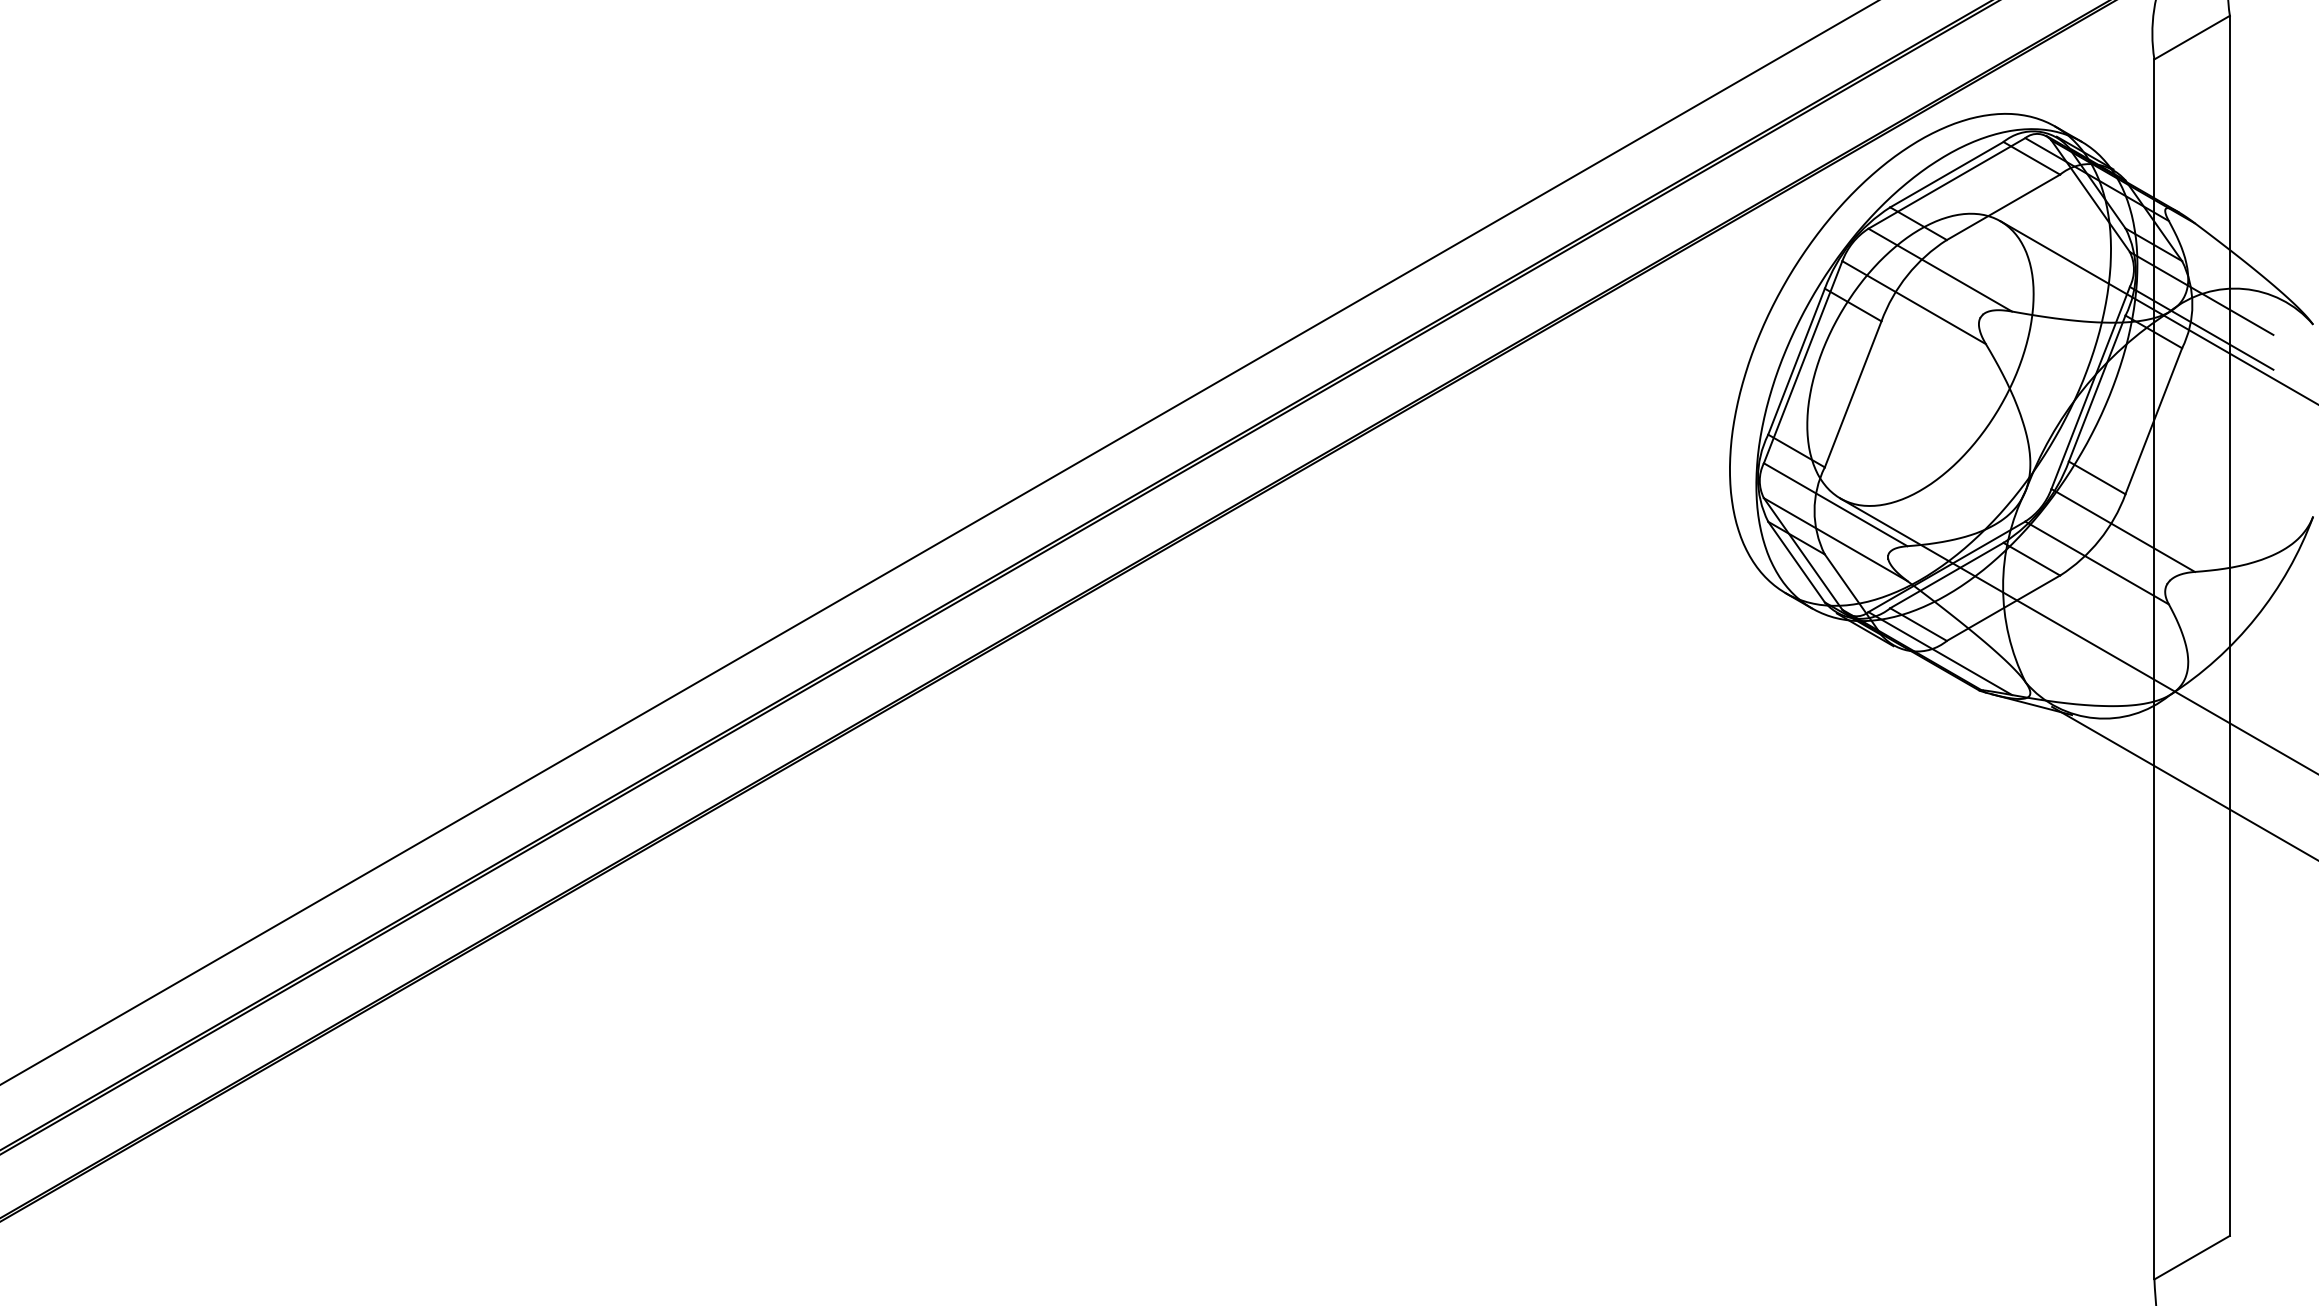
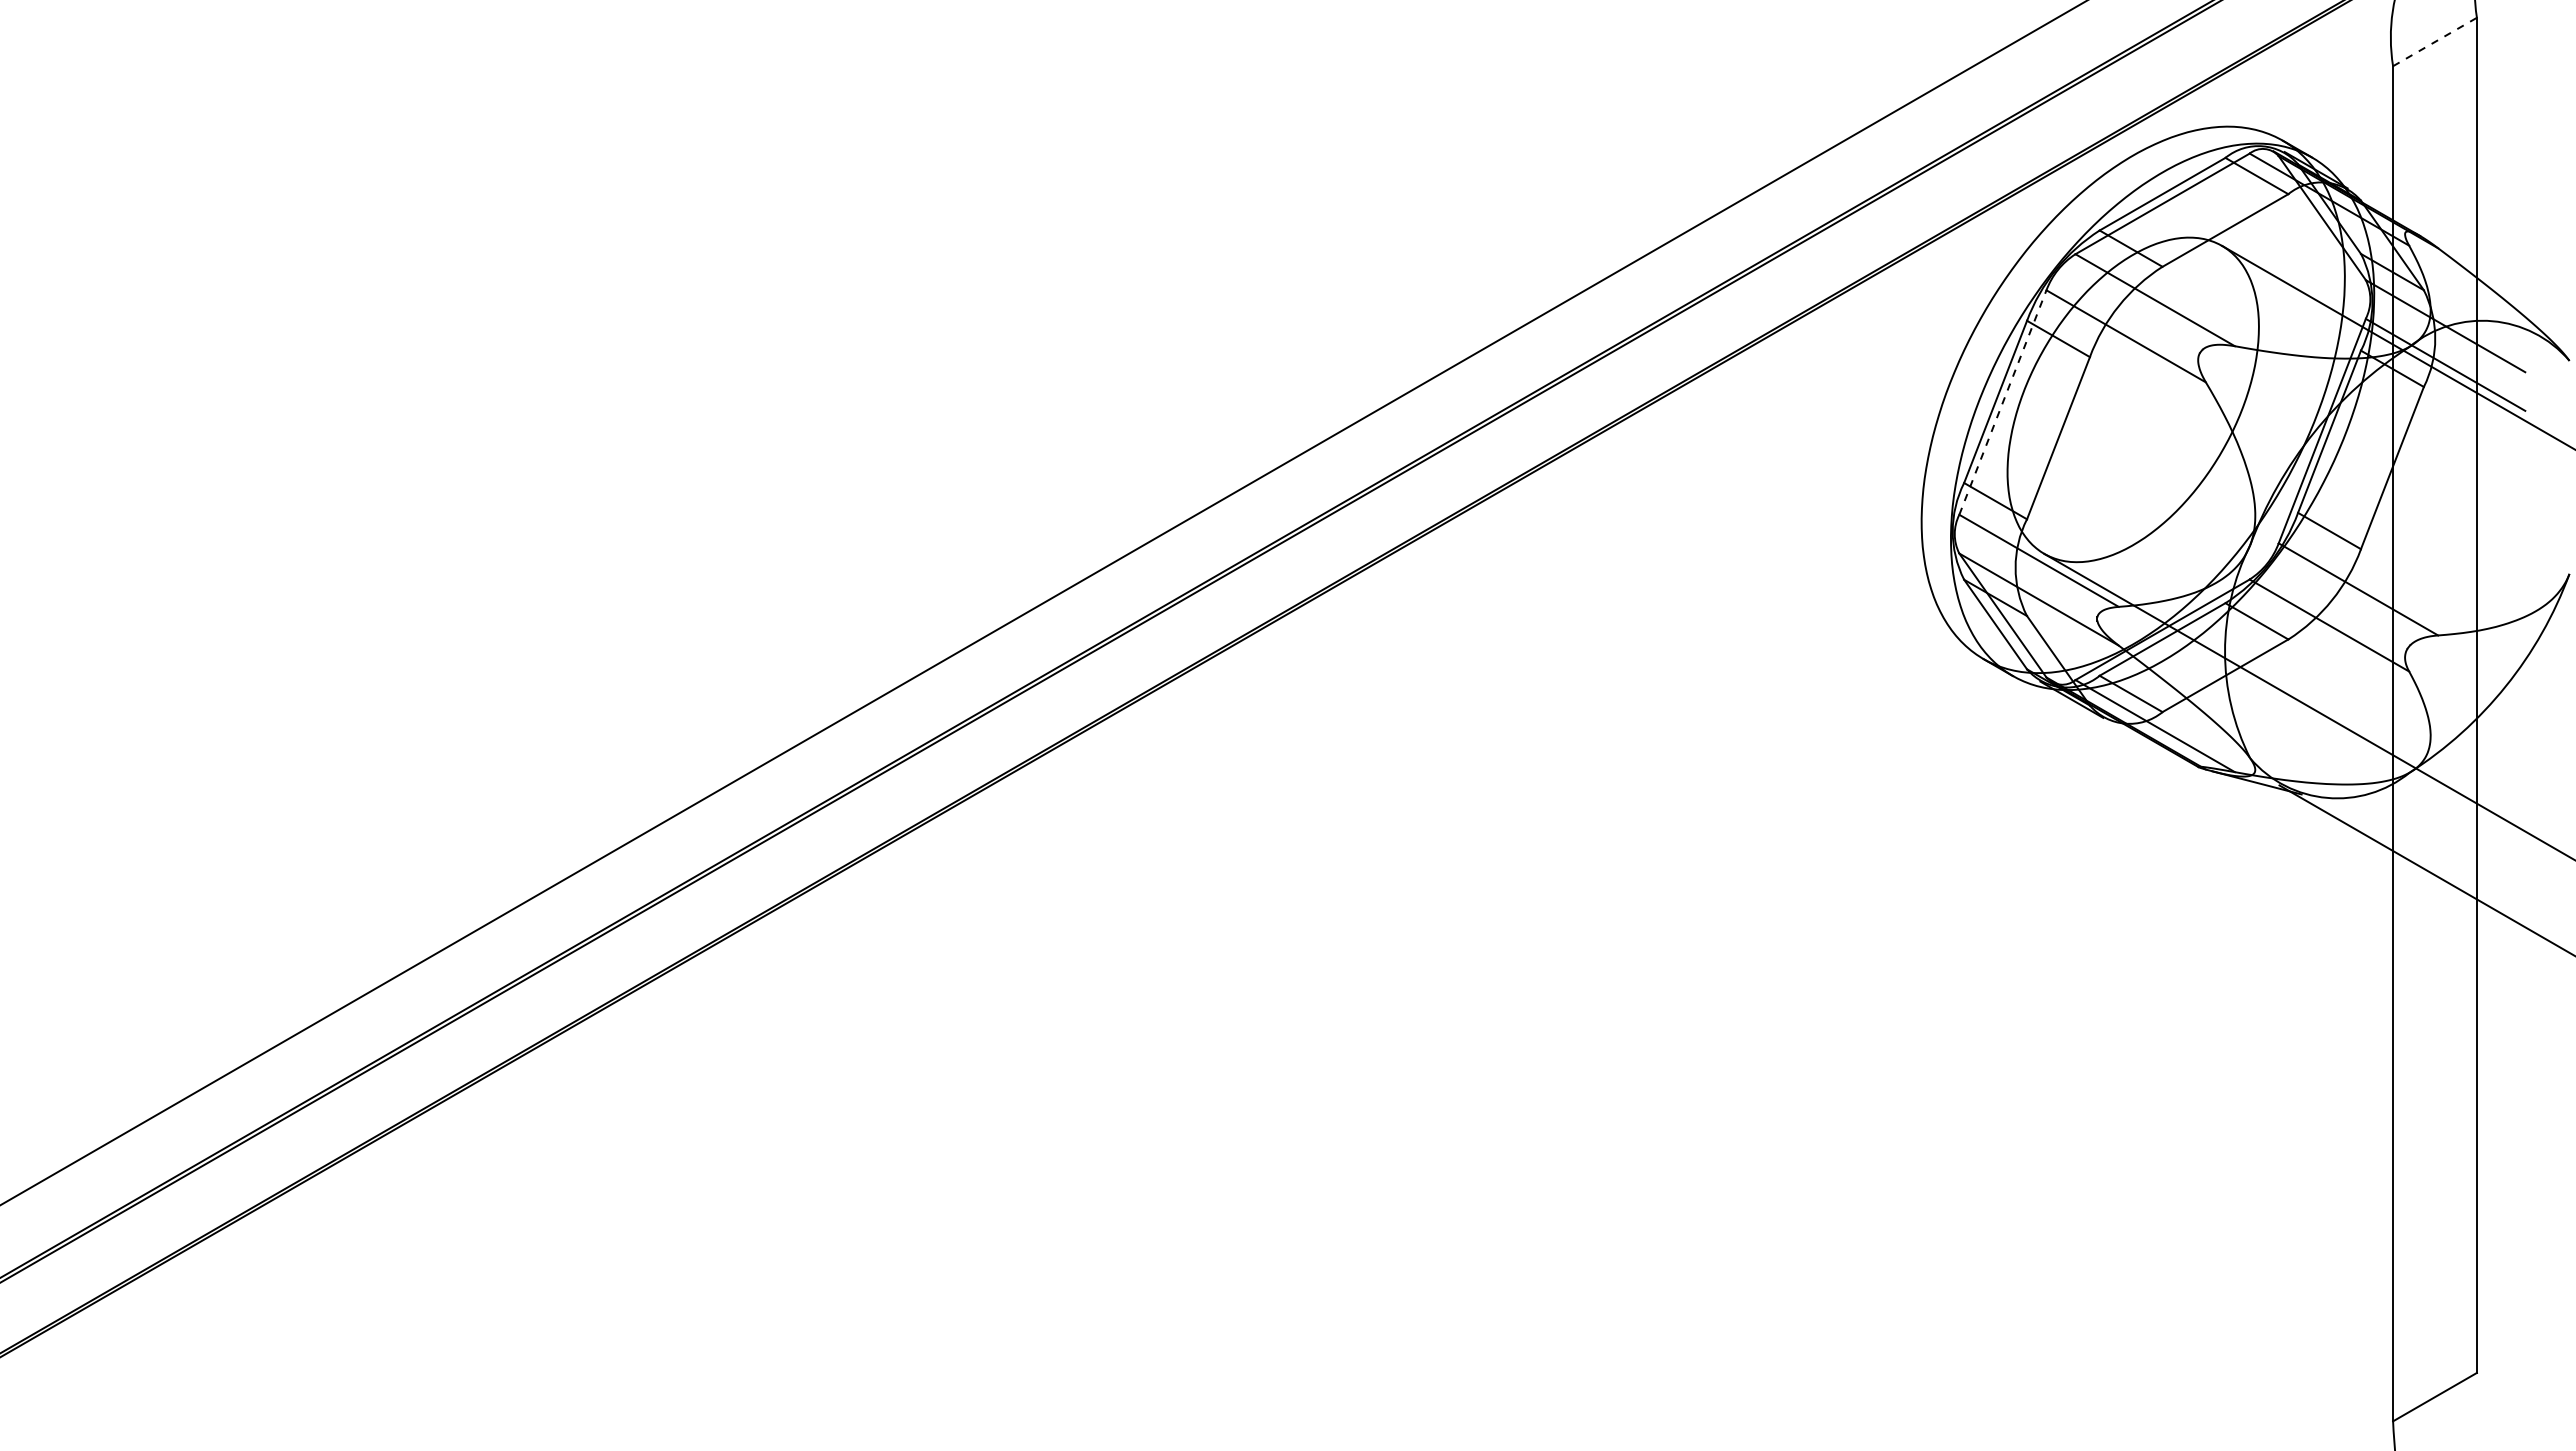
line: (2192, 37) -> (2435, 41), solid -> dashed
line: (1803, 362) -> (2003, 402), solid -> dashed

